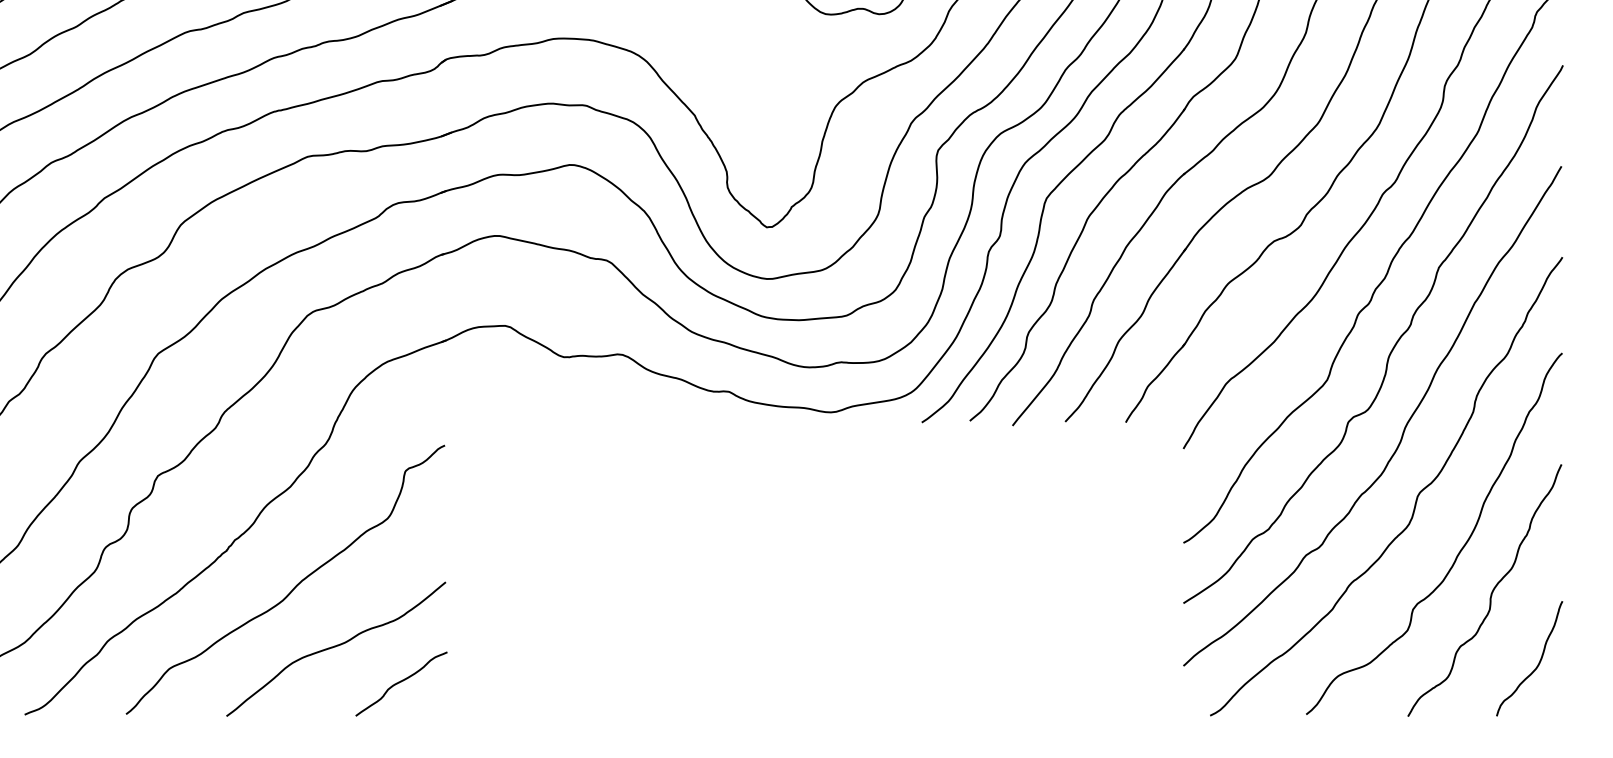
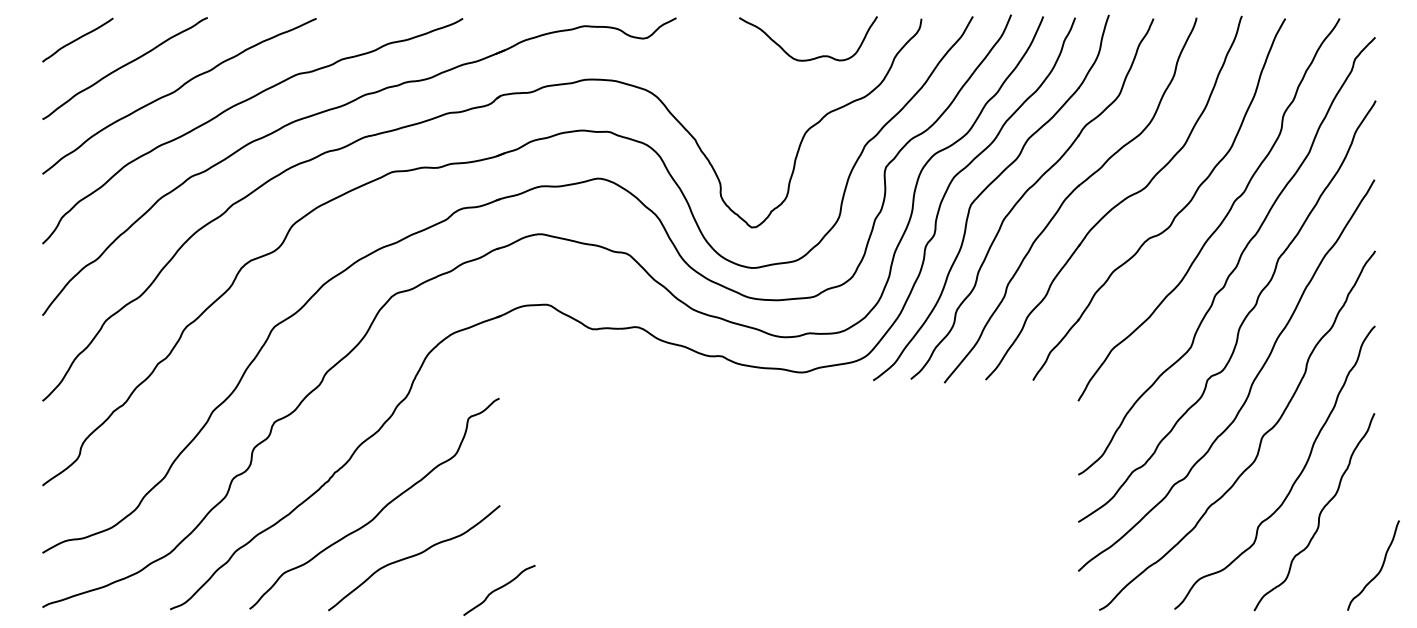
curve: (1538, 662) -> (1380, 568), moved
curve: (401, 682) -> (499, 589), moved

